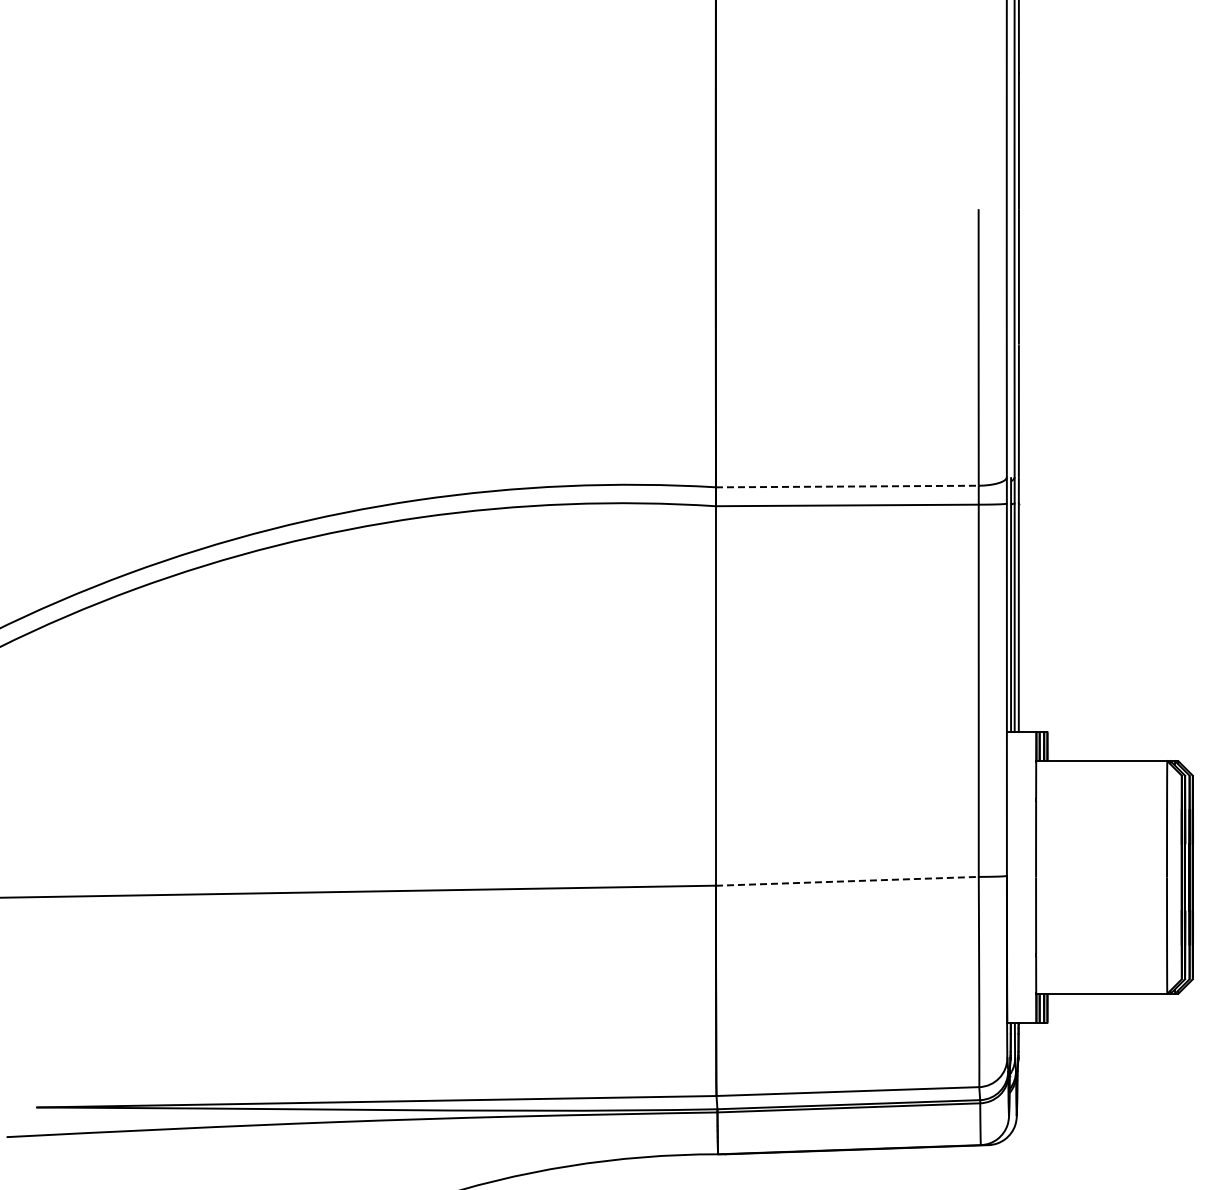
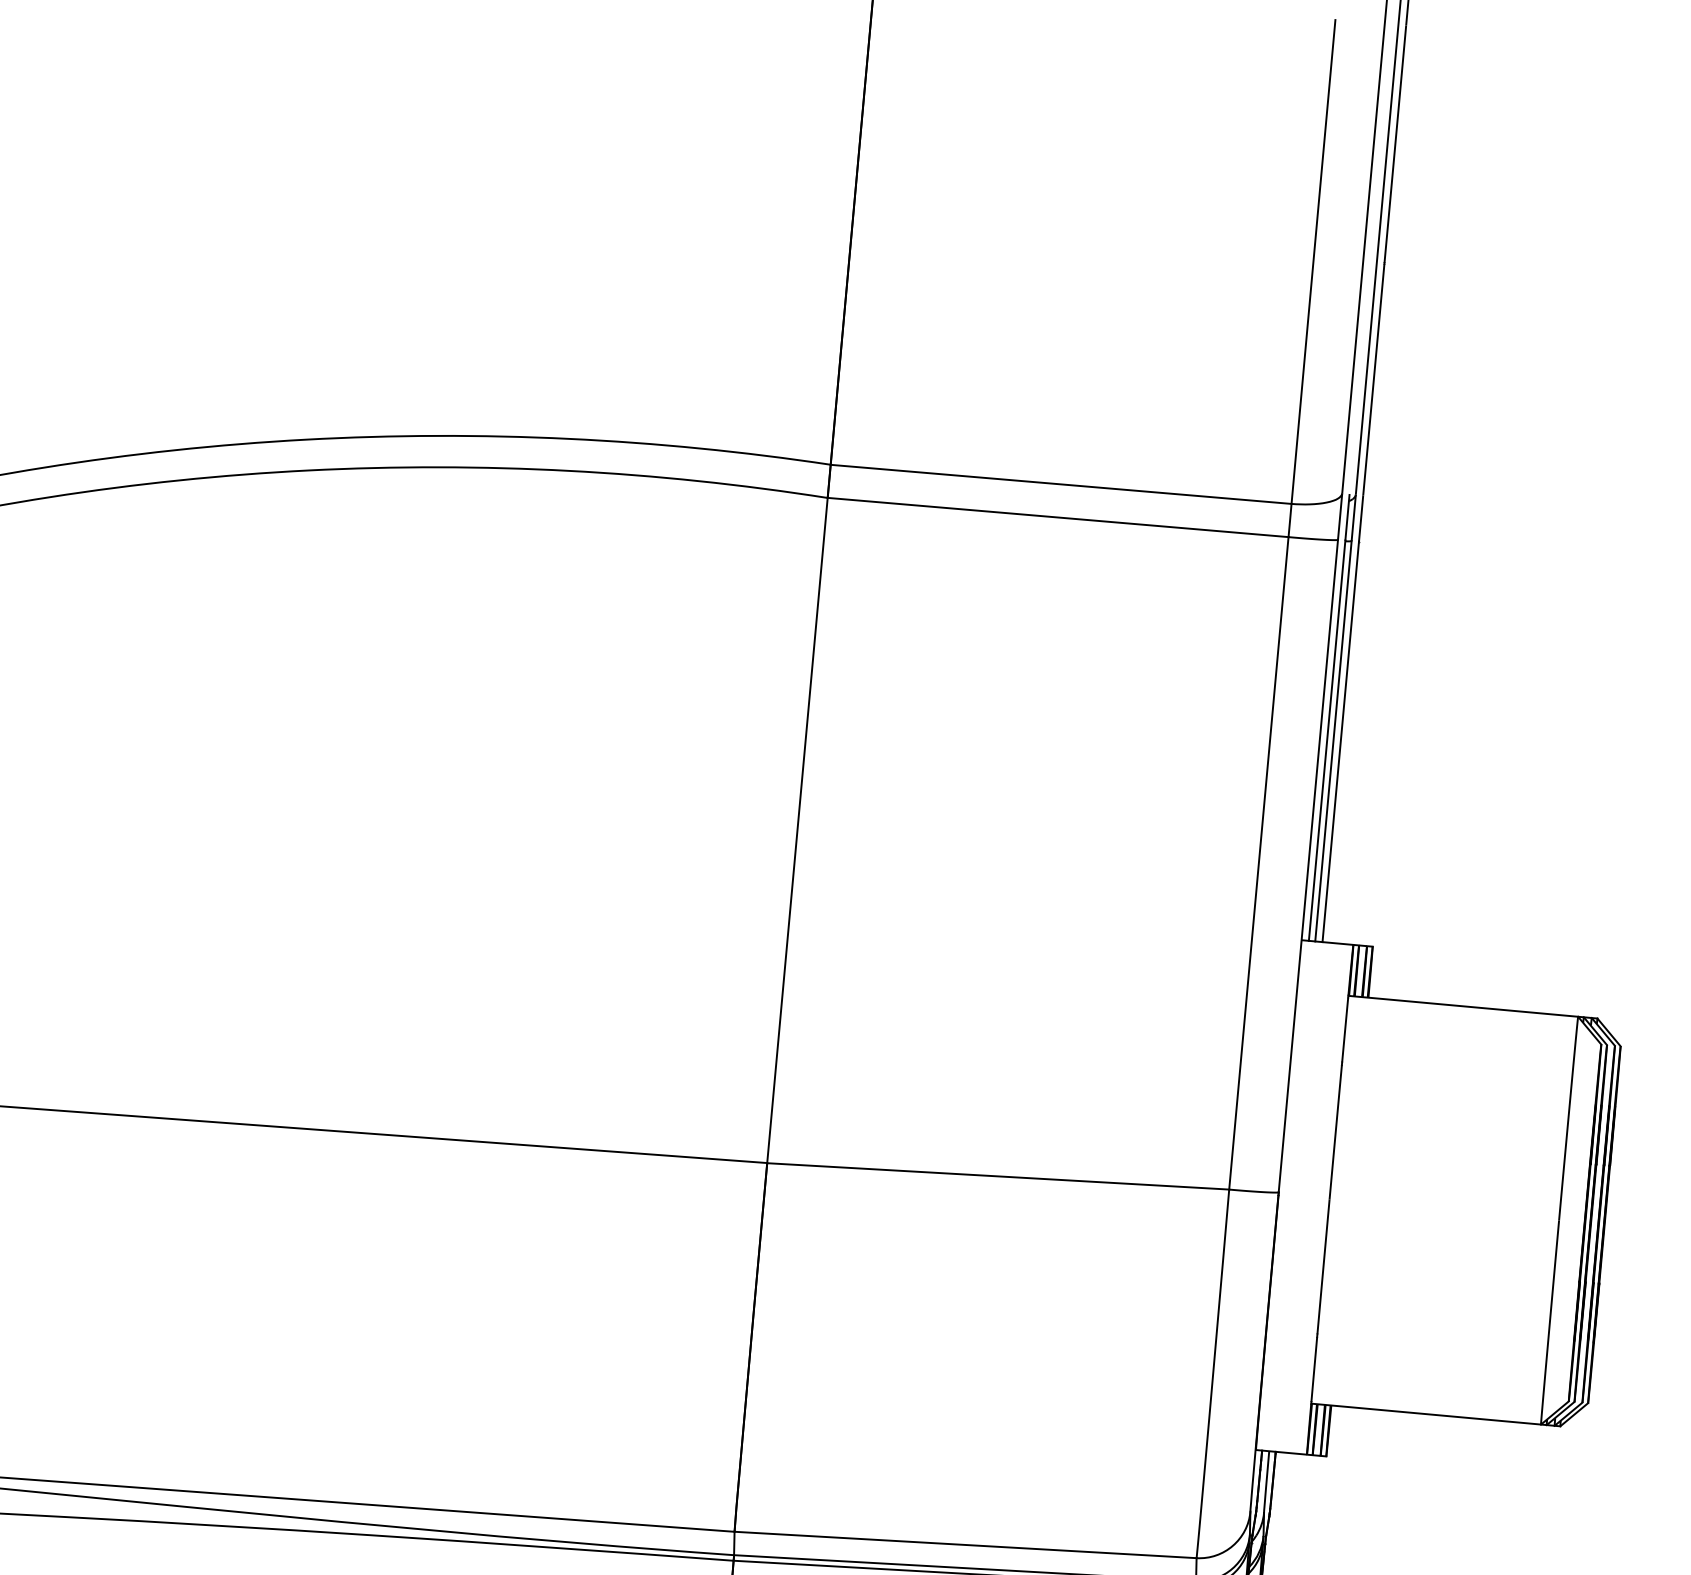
line: (847, 486) -> (1061, 484), dashed -> solid
line: (847, 881) -> (998, 1176), dashed -> solid

